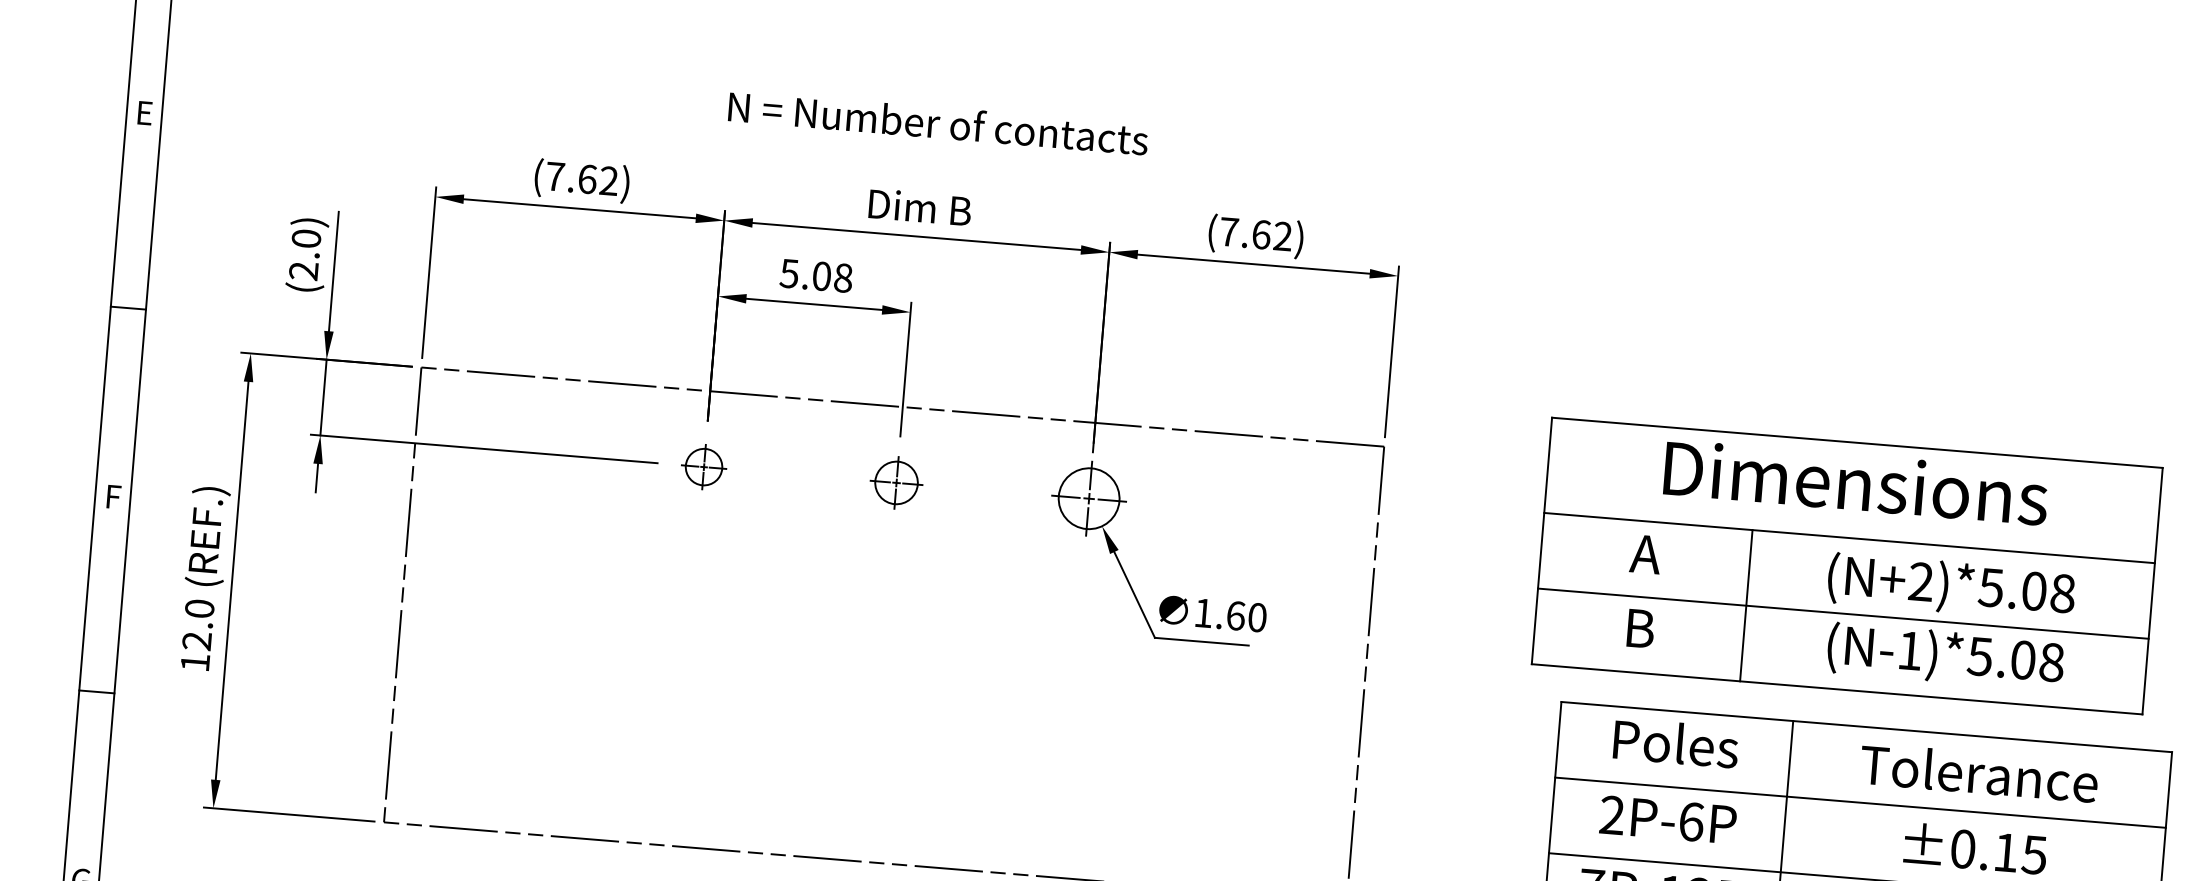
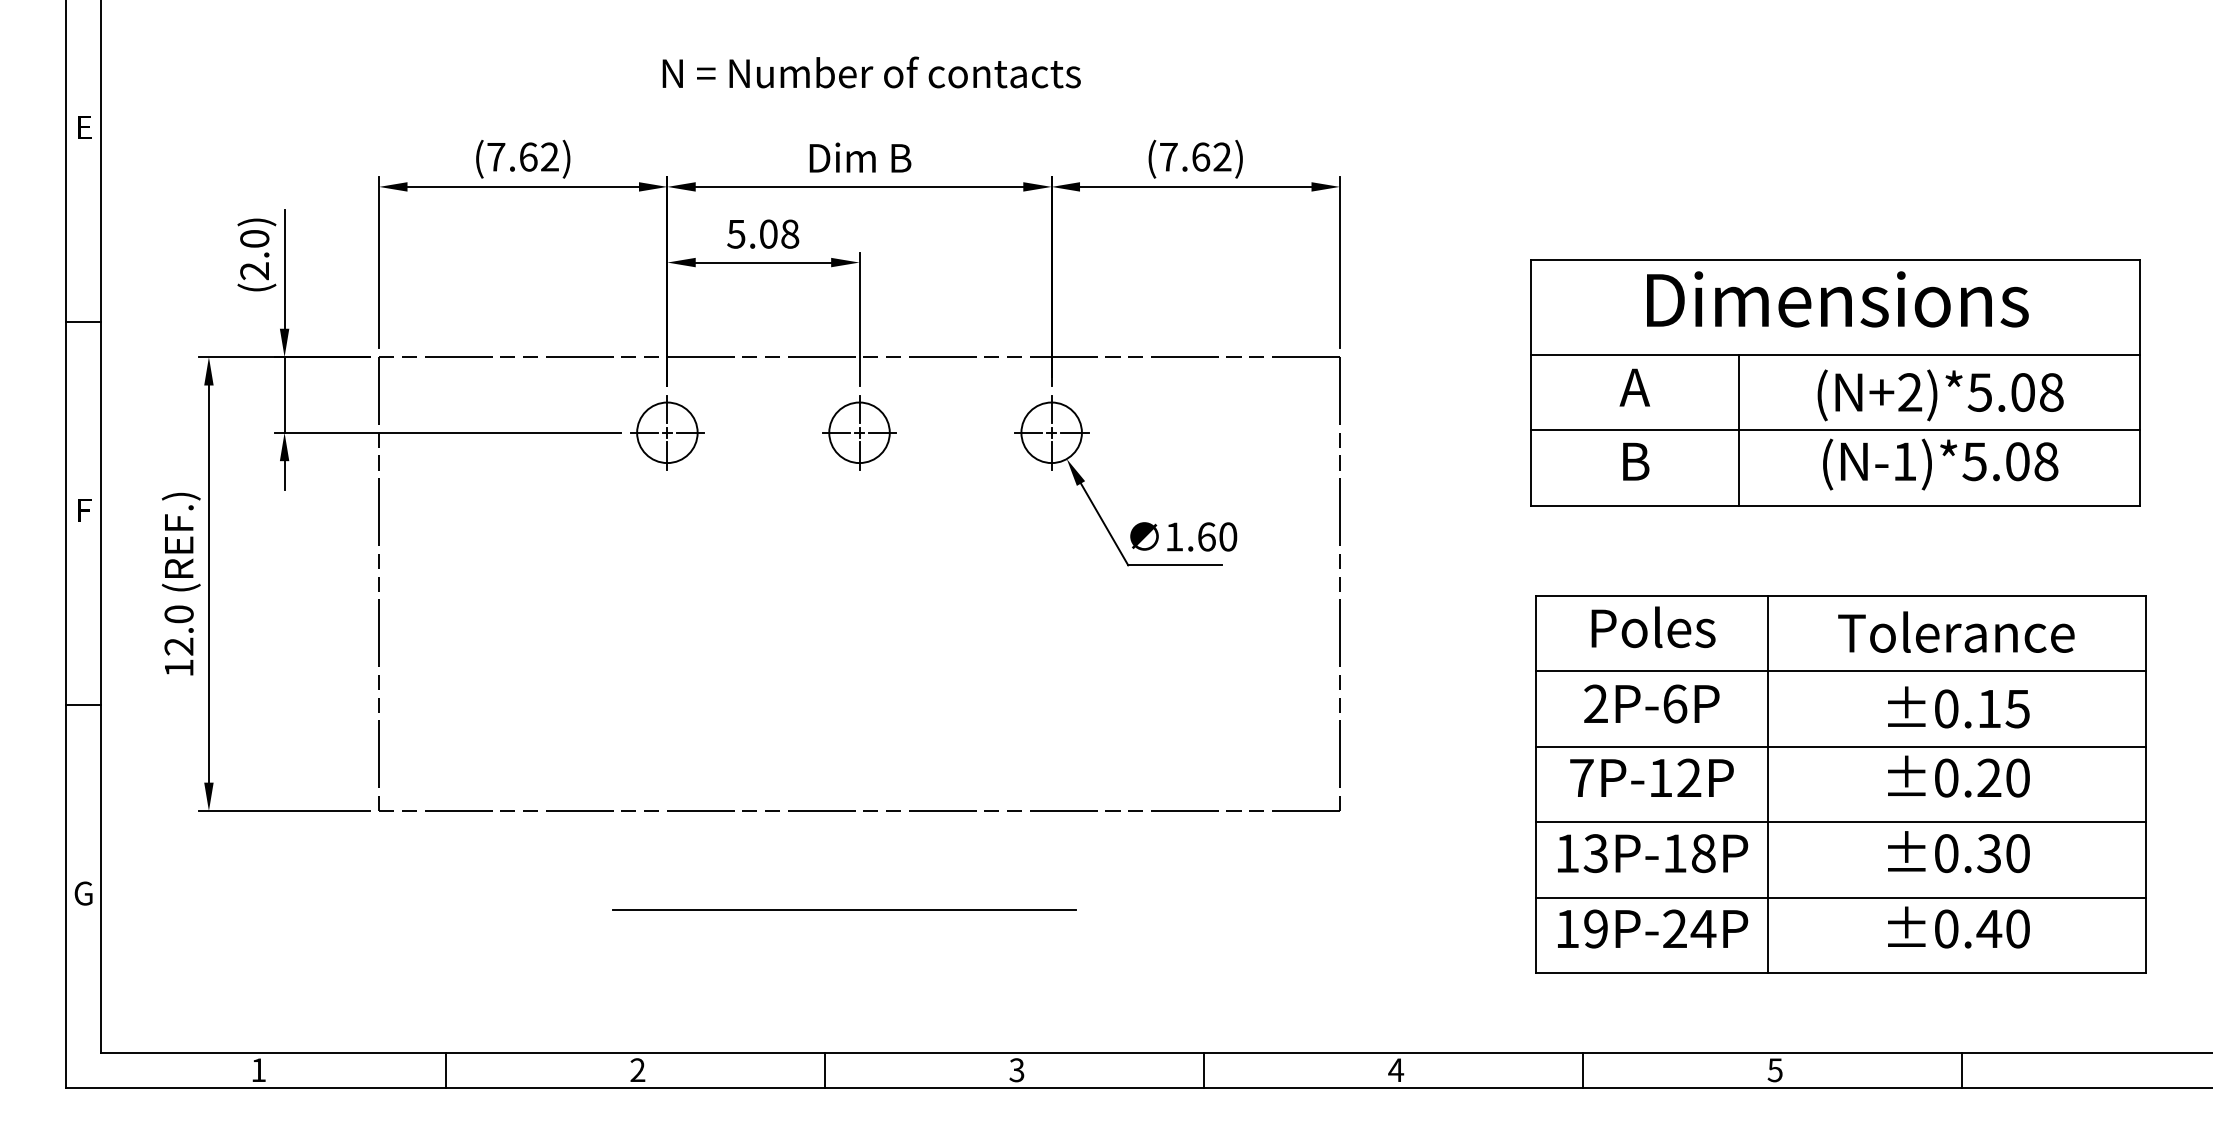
part: (704, 466) -> (667, 432), size x1.67
part: (896, 482) -> (859, 432), size x1.43
part: (1847, 565) -> (1835, 382), moved

